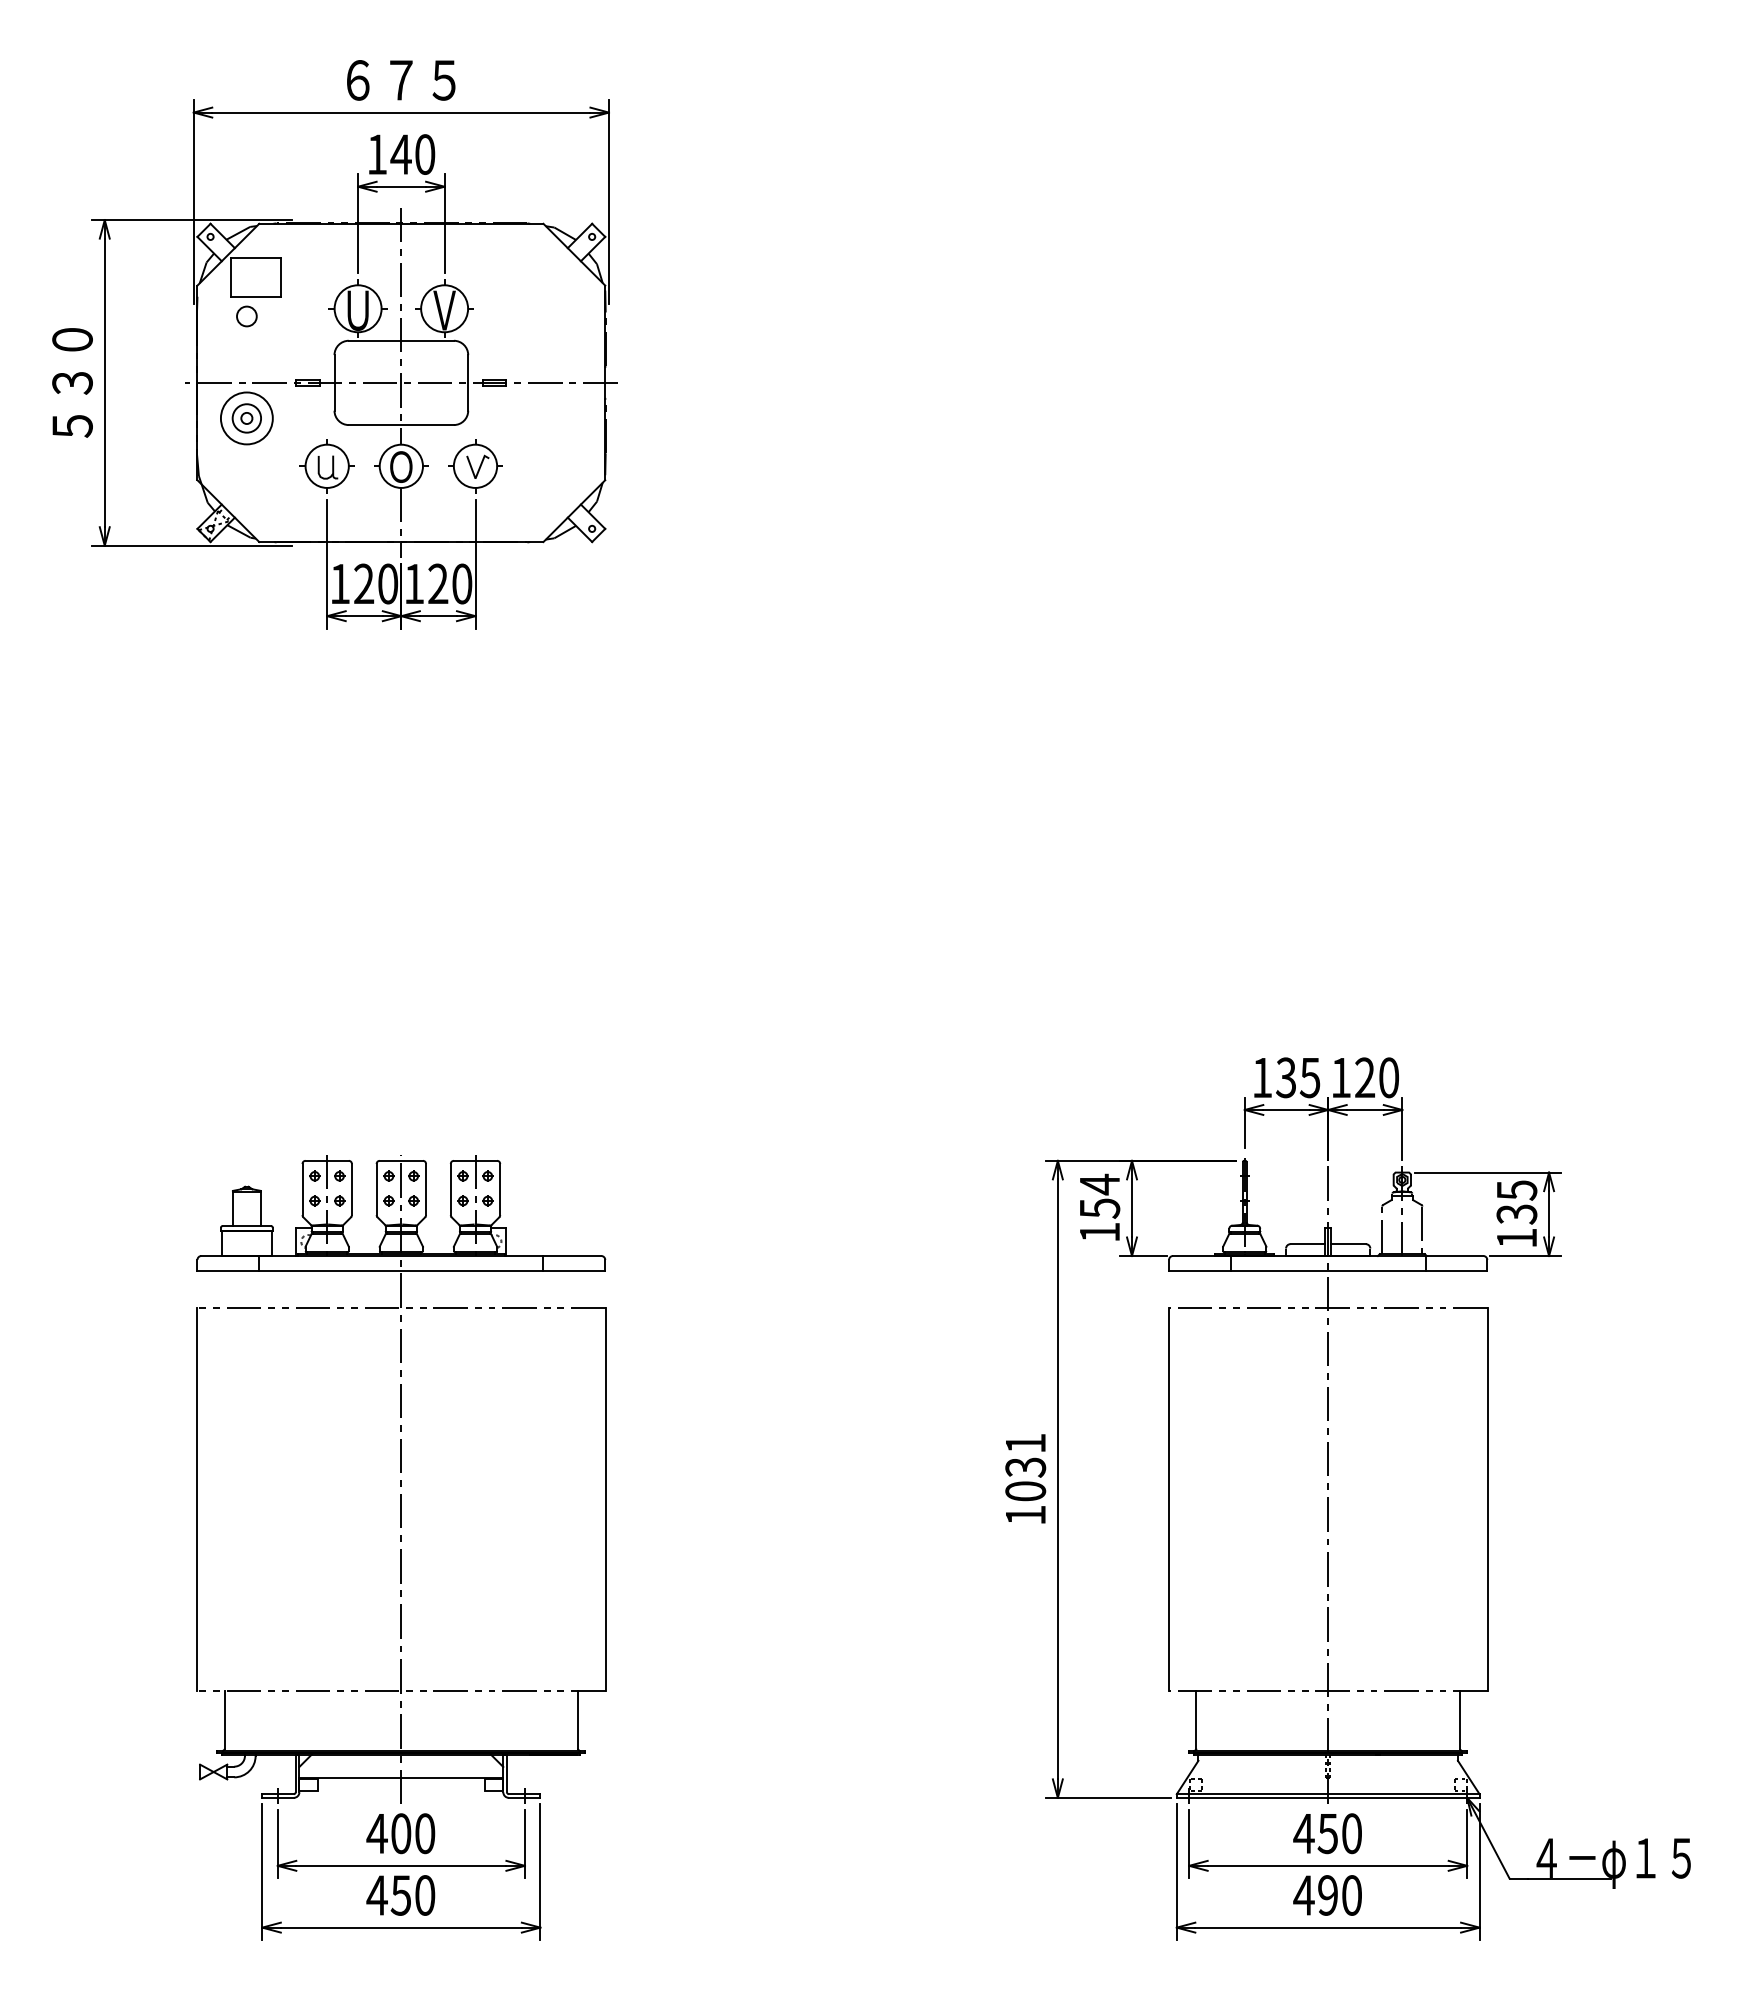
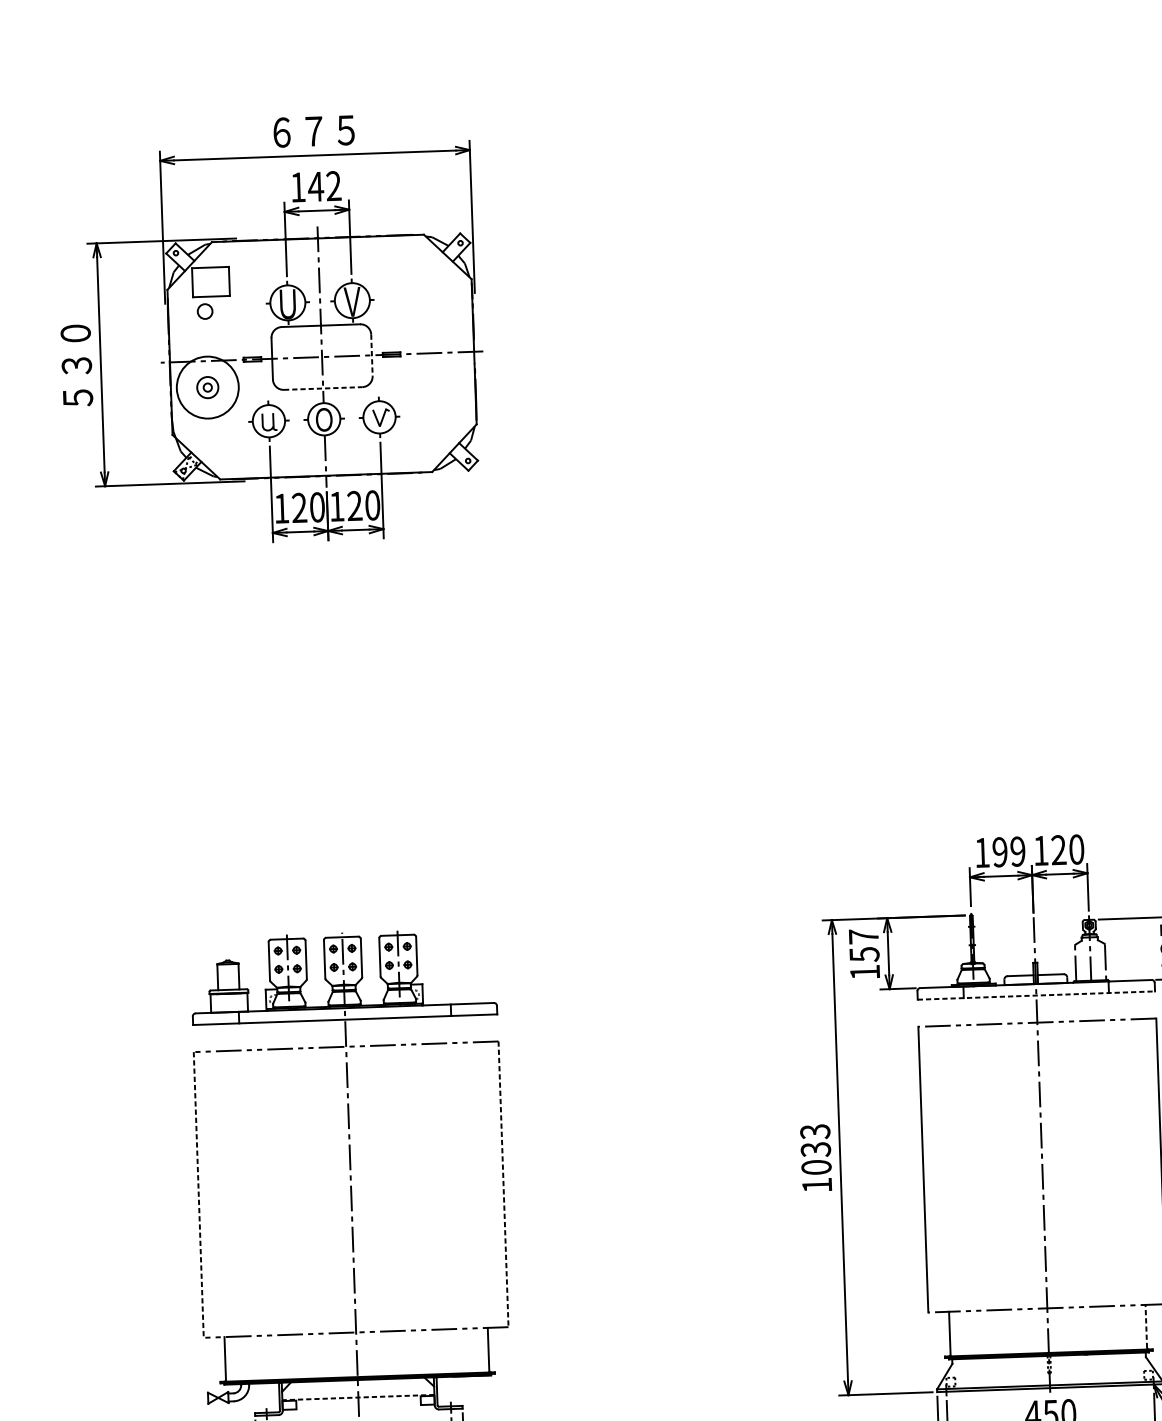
text: (425, 154) -> (334, 186), 140 -> 142
line: (468, 382) -> (372, 355), solid -> dashed
circle: (246, 418) -> (207, 387), size x1.6
line: (401, 425) -> (323, 388), solid -> dashed
text: (1298, 1077) -> (1009, 851), 135 -> 199
text: (1099, 1184) -> (863, 936), 154 -> 157
line: (1328, 1271) -> (1036, 995), solid -> dashed
text: (1025, 1443) -> (815, 1131), 1031 -> 1033
line: (197, 1499) -> (199, 1195), solid -> dashed
line: (605, 1499) -> (503, 1184), solid -> dashed
line: (1459, 1719) -> (1145, 1326), solid -> dashed
line: (401, 1778) -> (358, 1397), solid -> dashed

